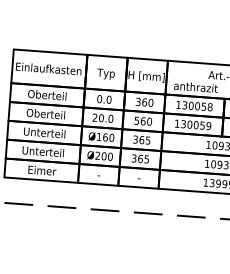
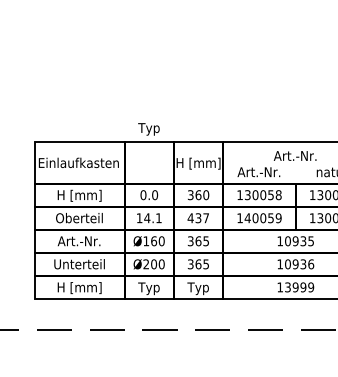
text: (105, 74) -> (148, 129), moved
text: (195, 86) -> (259, 171), anthrazit -> Art.-Nr.
text: (47, 95) -> (79, 195), Oberteil -> H [mm]
text: (102, 118) -> (148, 218), 20.0 -> 14.1
text: (143, 121) -> (198, 218), 560 -> 437
text: (183, 124) -> (247, 218), 130059 -> 140059
text: (44, 133) -> (79, 241), Unterteil -> Art.-Nr.
text: (41, 171) -> (79, 288), Eimer -> H [mm]
text: (98, 175) -> (148, 288), - -> Typ
text: (138, 178) -> (197, 288), - -> Typ

